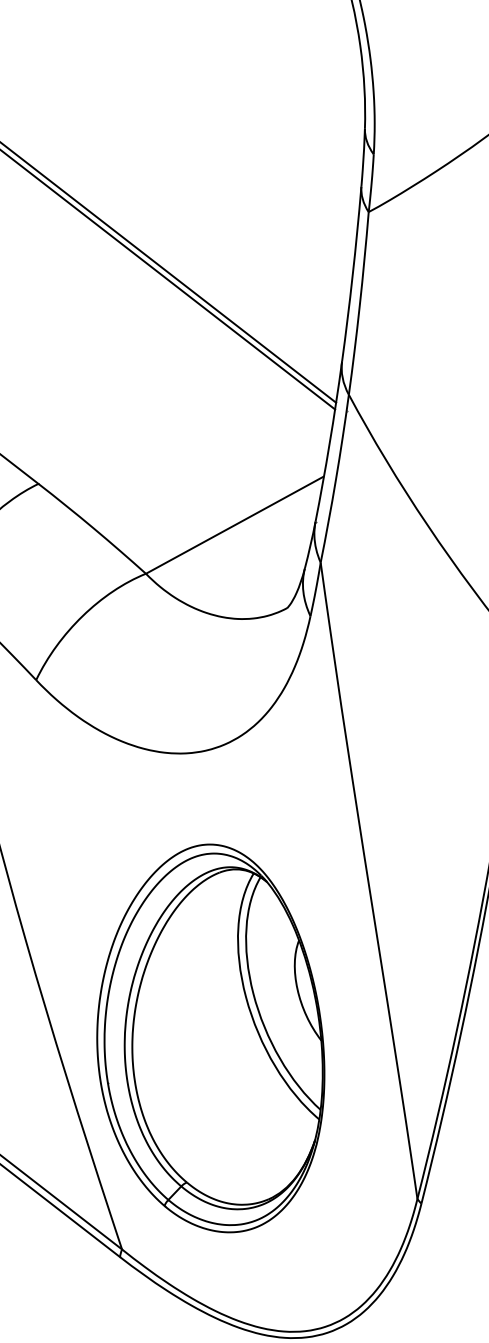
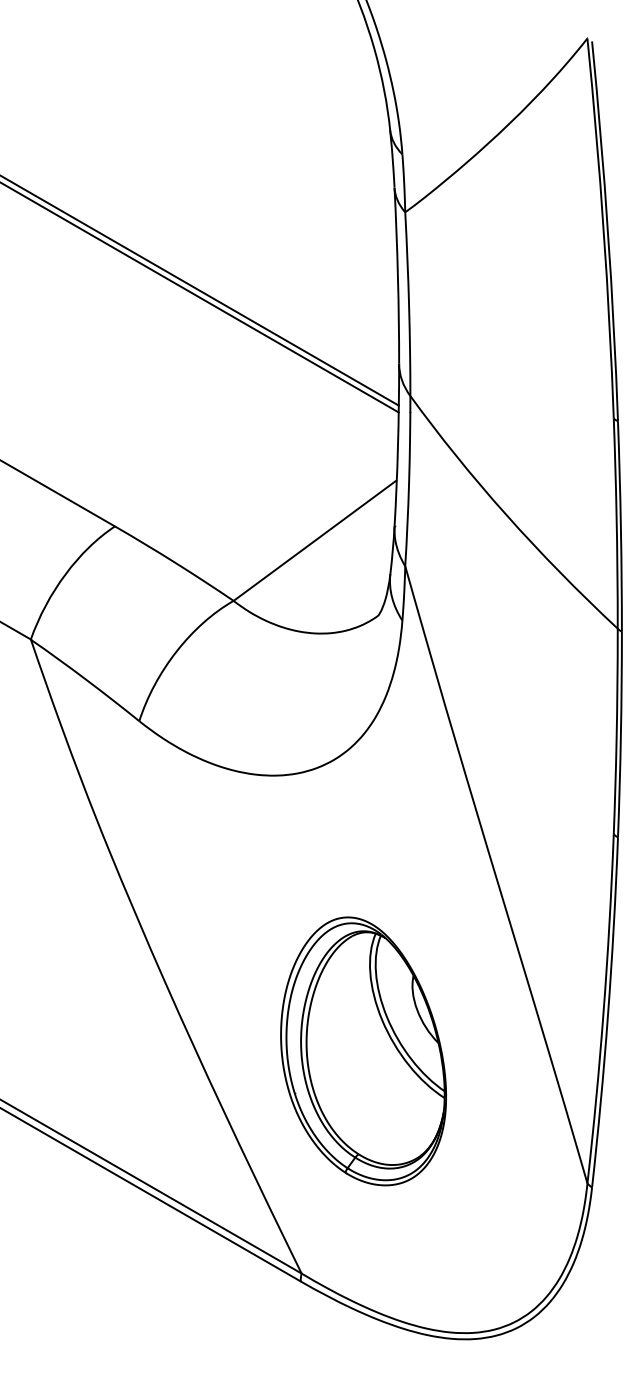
part: (213, 1037) -> (363, 1051), size x0.7

